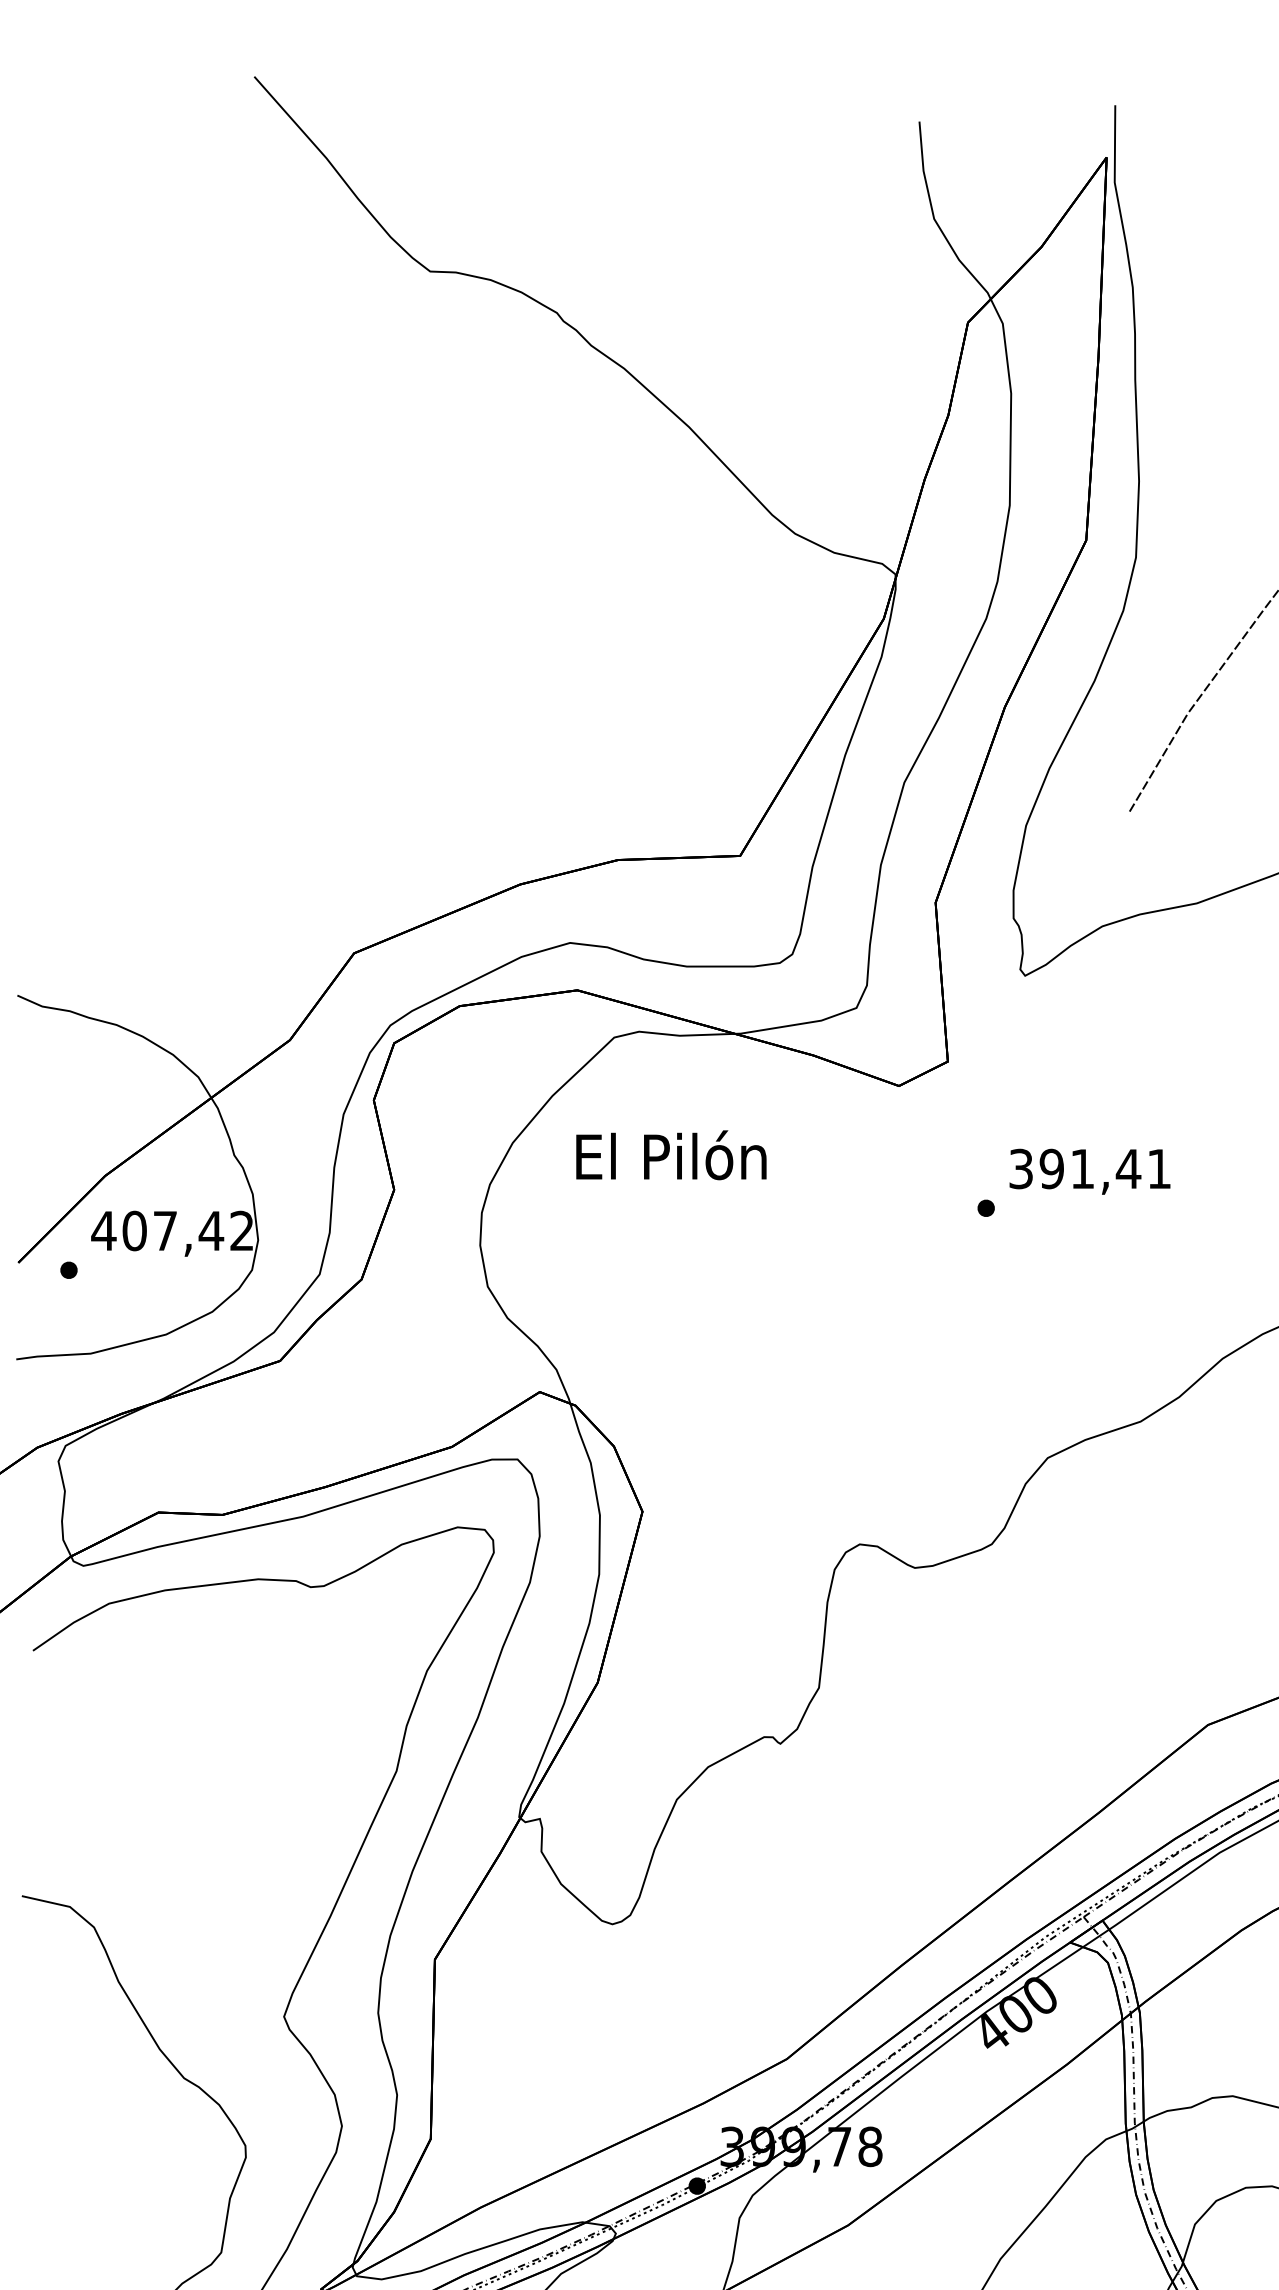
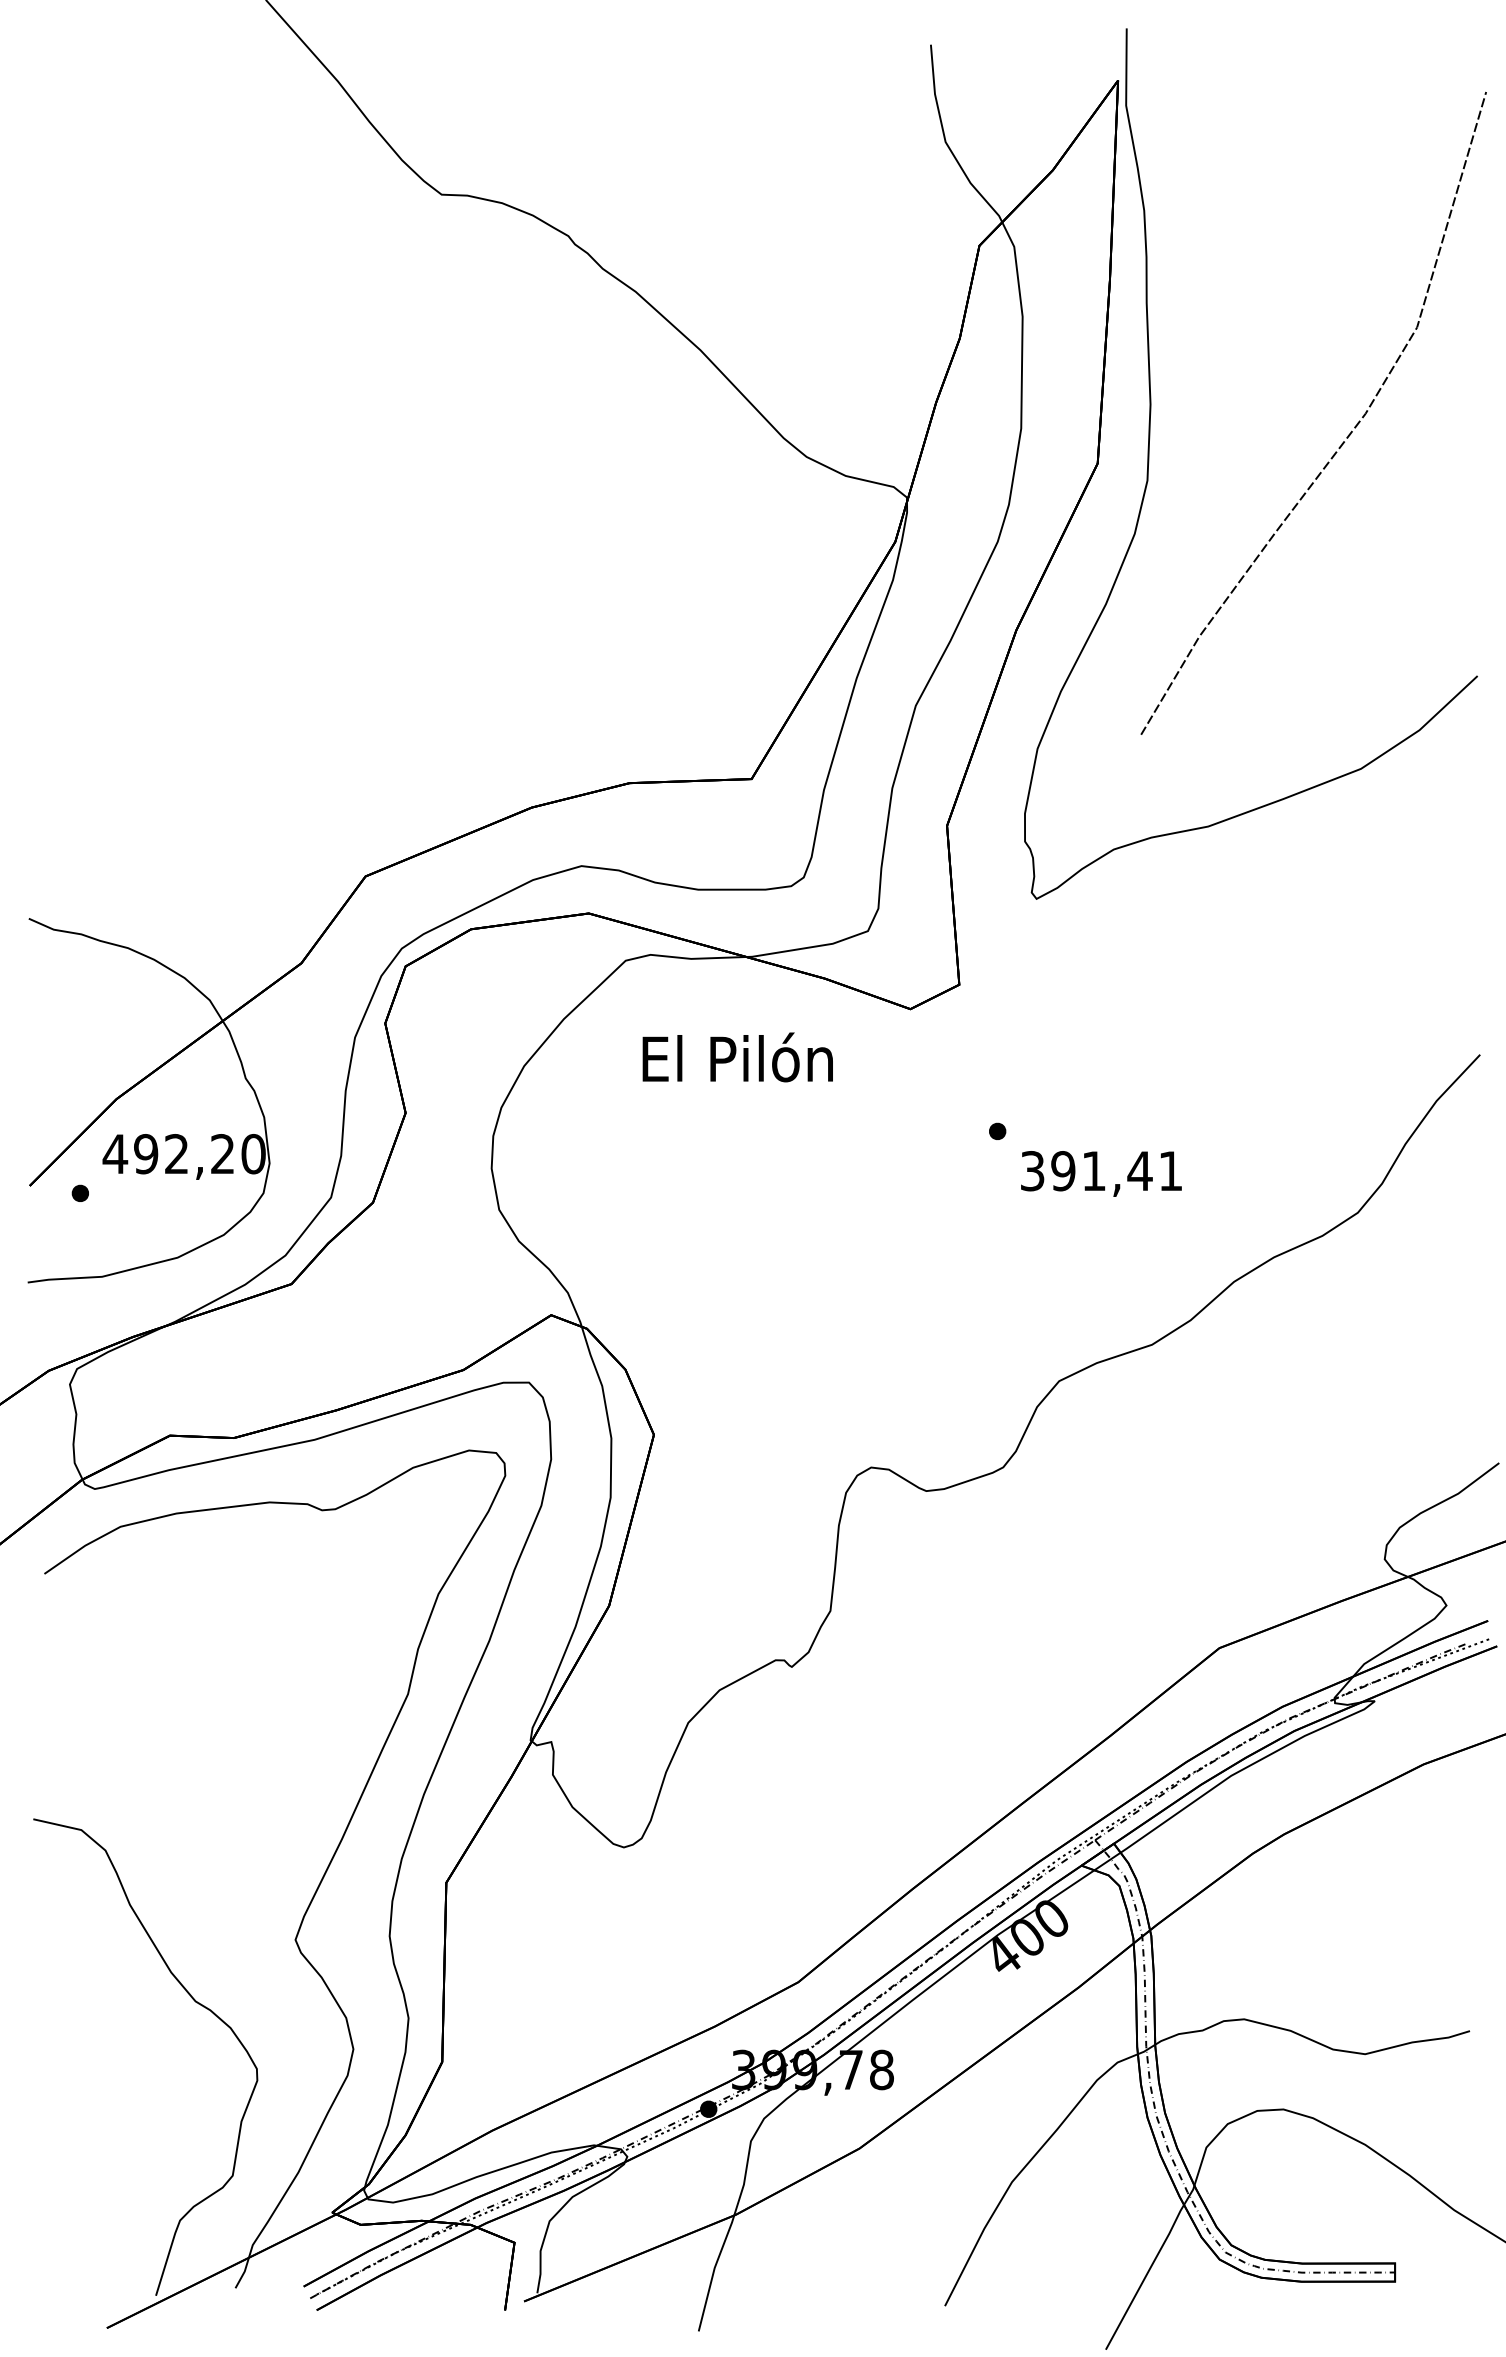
text: (671, 1155) -> (737, 1057), moved
text: (1090, 1171) -> (1101, 1173), moved
text: (188, 1231) -> (199, 1154), 407,42 -> 492,20

